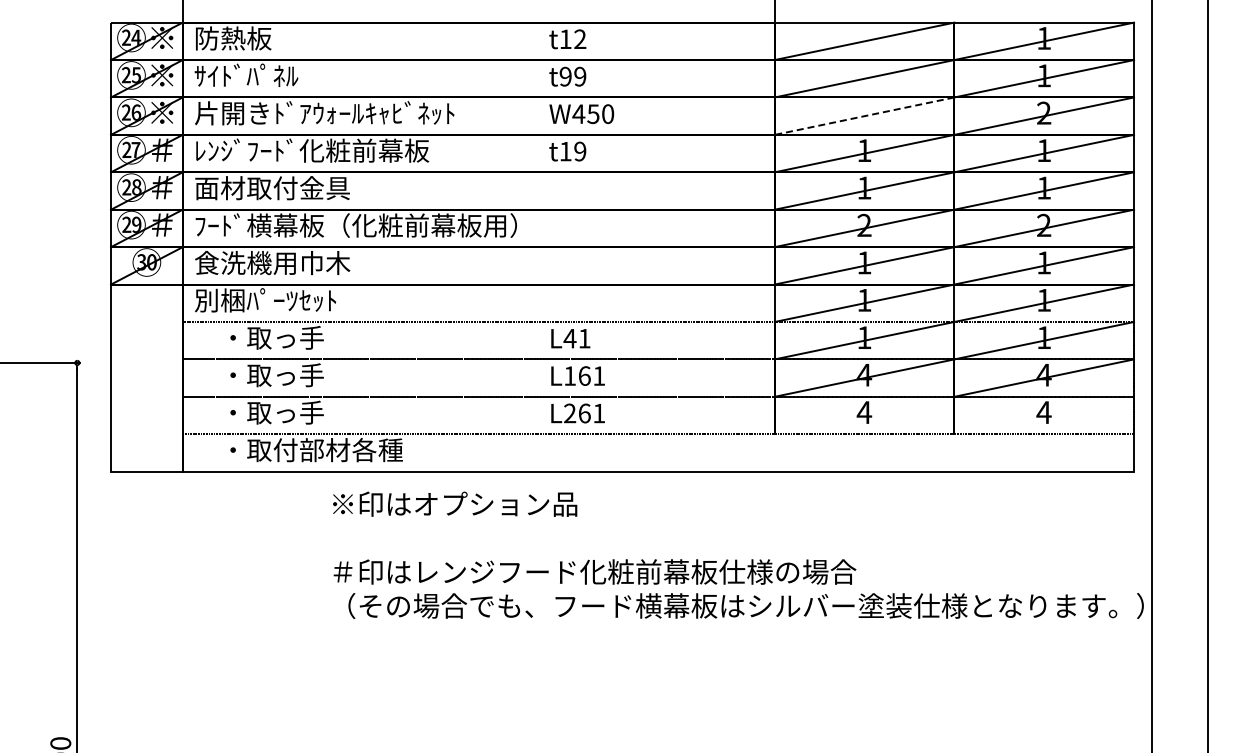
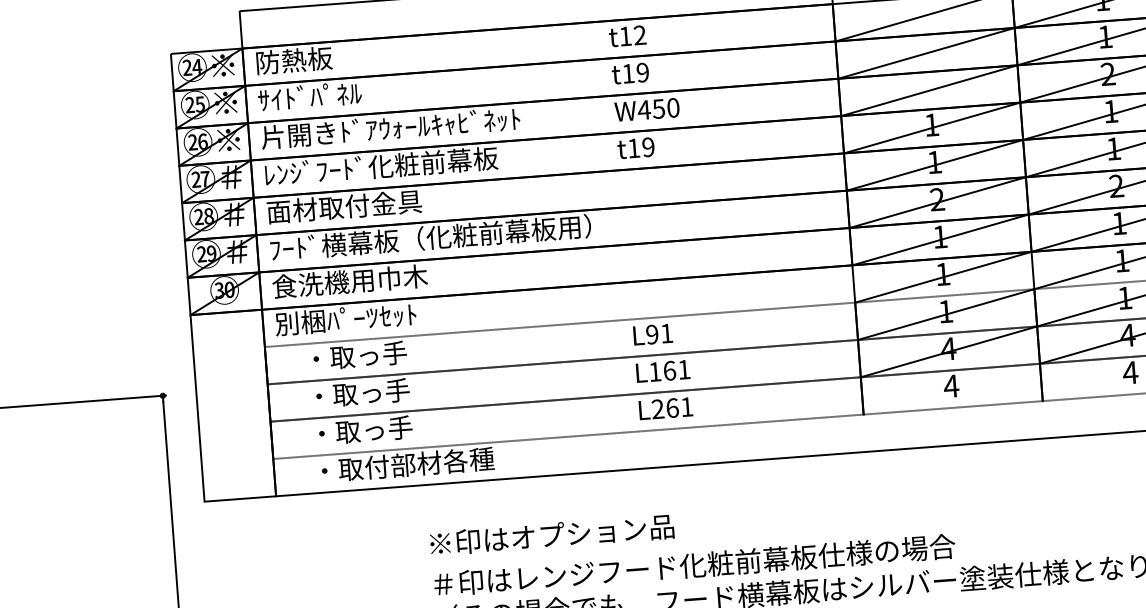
text: (565, 76) -> (628, 73), t99 -> t19
line: (864, 116) -> (929, 91), dashed -> solid
text: (569, 338) -> (651, 334), L41 -> L91
text: (455, 503) -> (552, 534), moved

